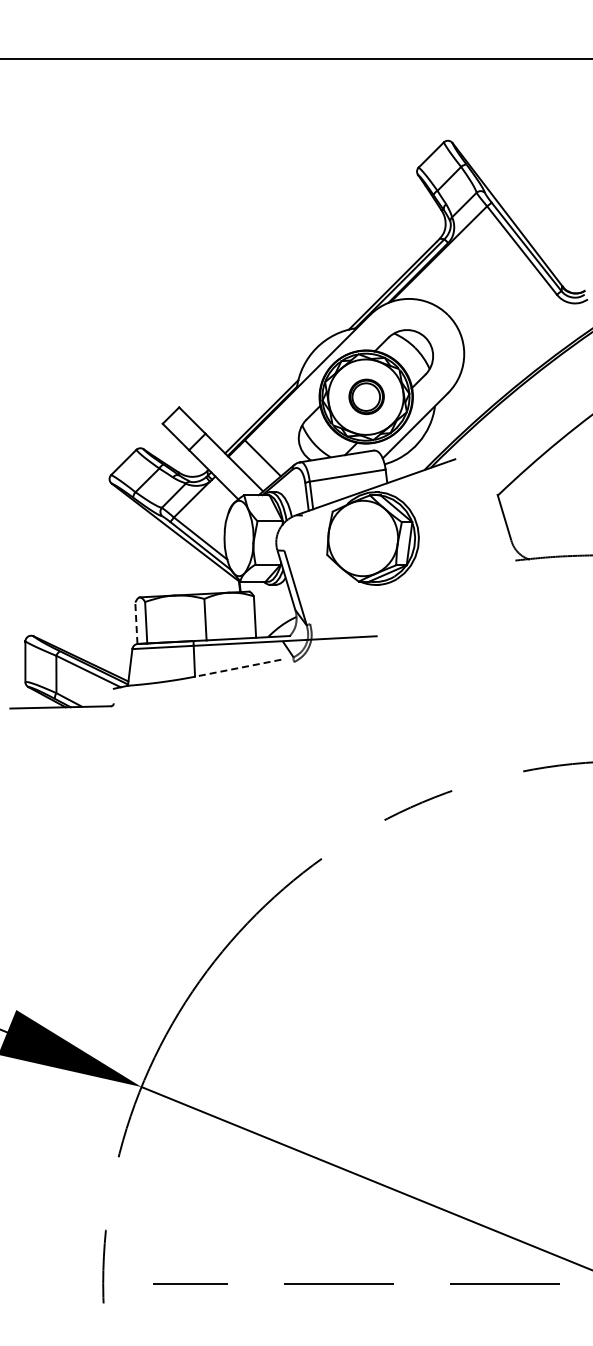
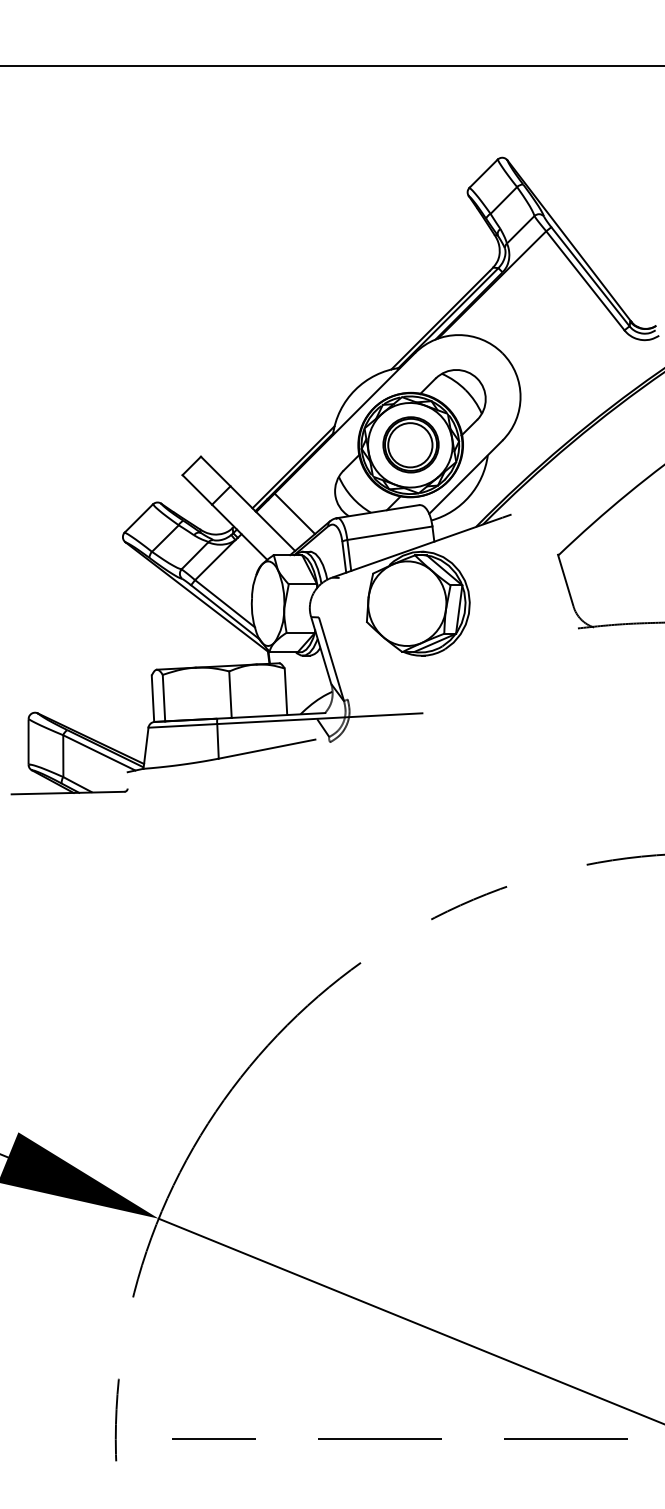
part: (366, 396) -> (410, 444), size x1.43
line: (136, 623) -> (153, 699), dashed -> solid
line: (238, 668) -> (267, 749), dashed -> solid

